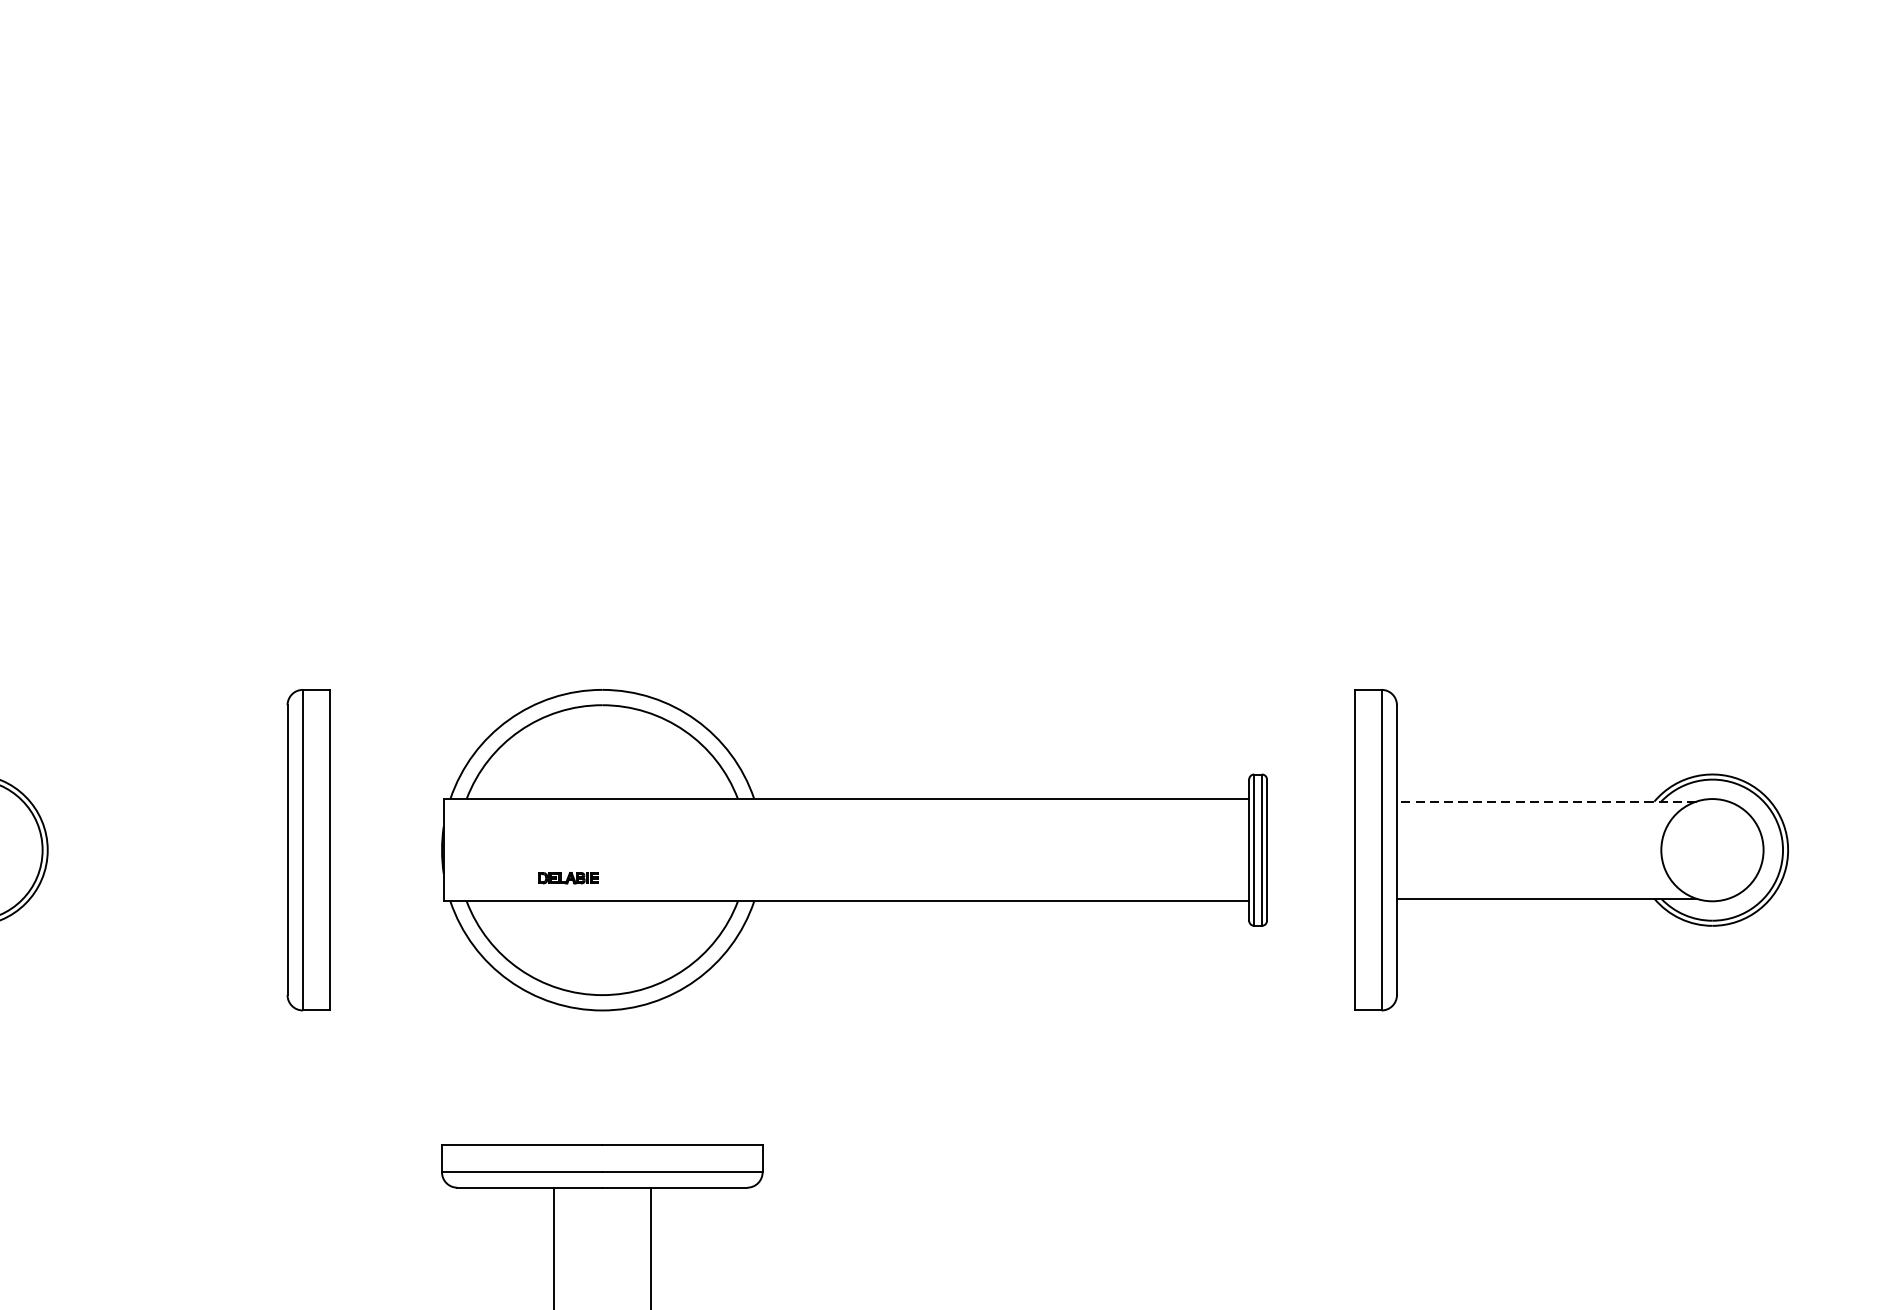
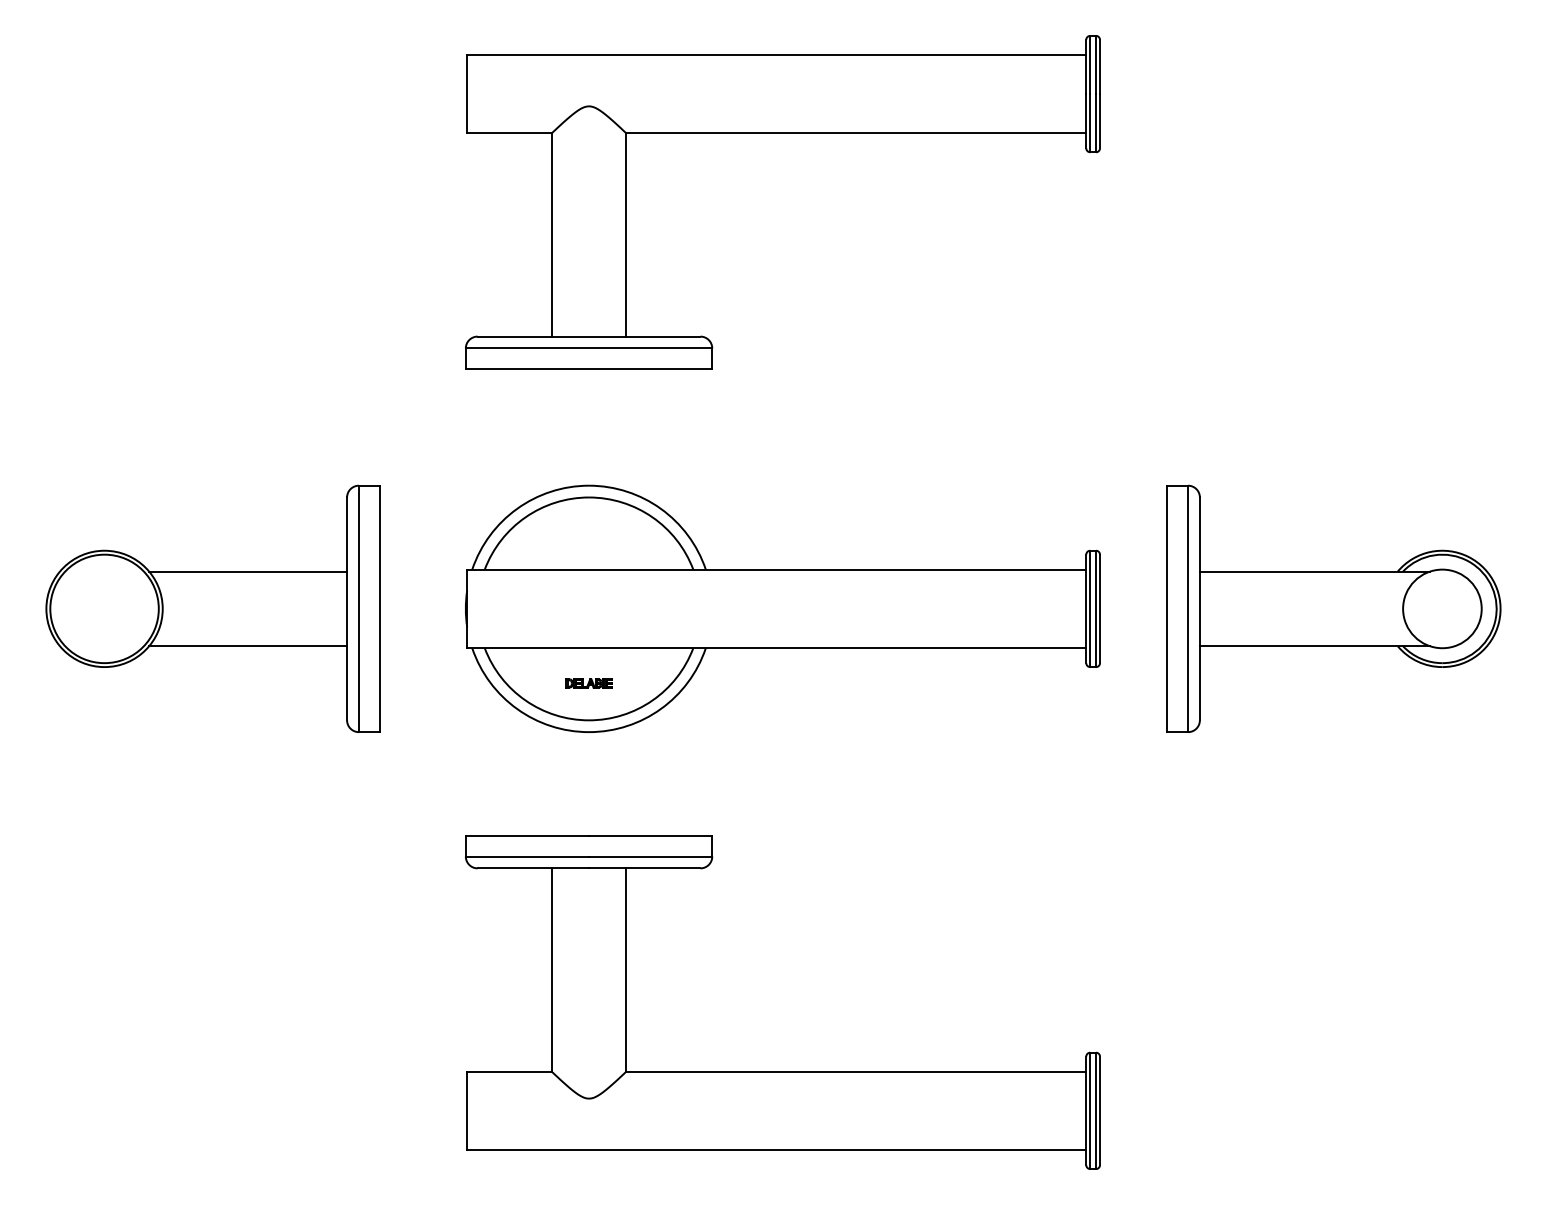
part: (853, 231) -> (782, 133), added
line: (159, 801) -> (248, 571), added
line: (1546, 801) -> (1314, 571), dashed -> solid
part: (567, 878) -> (588, 683), moved
line: (159, 899) -> (248, 646), added

